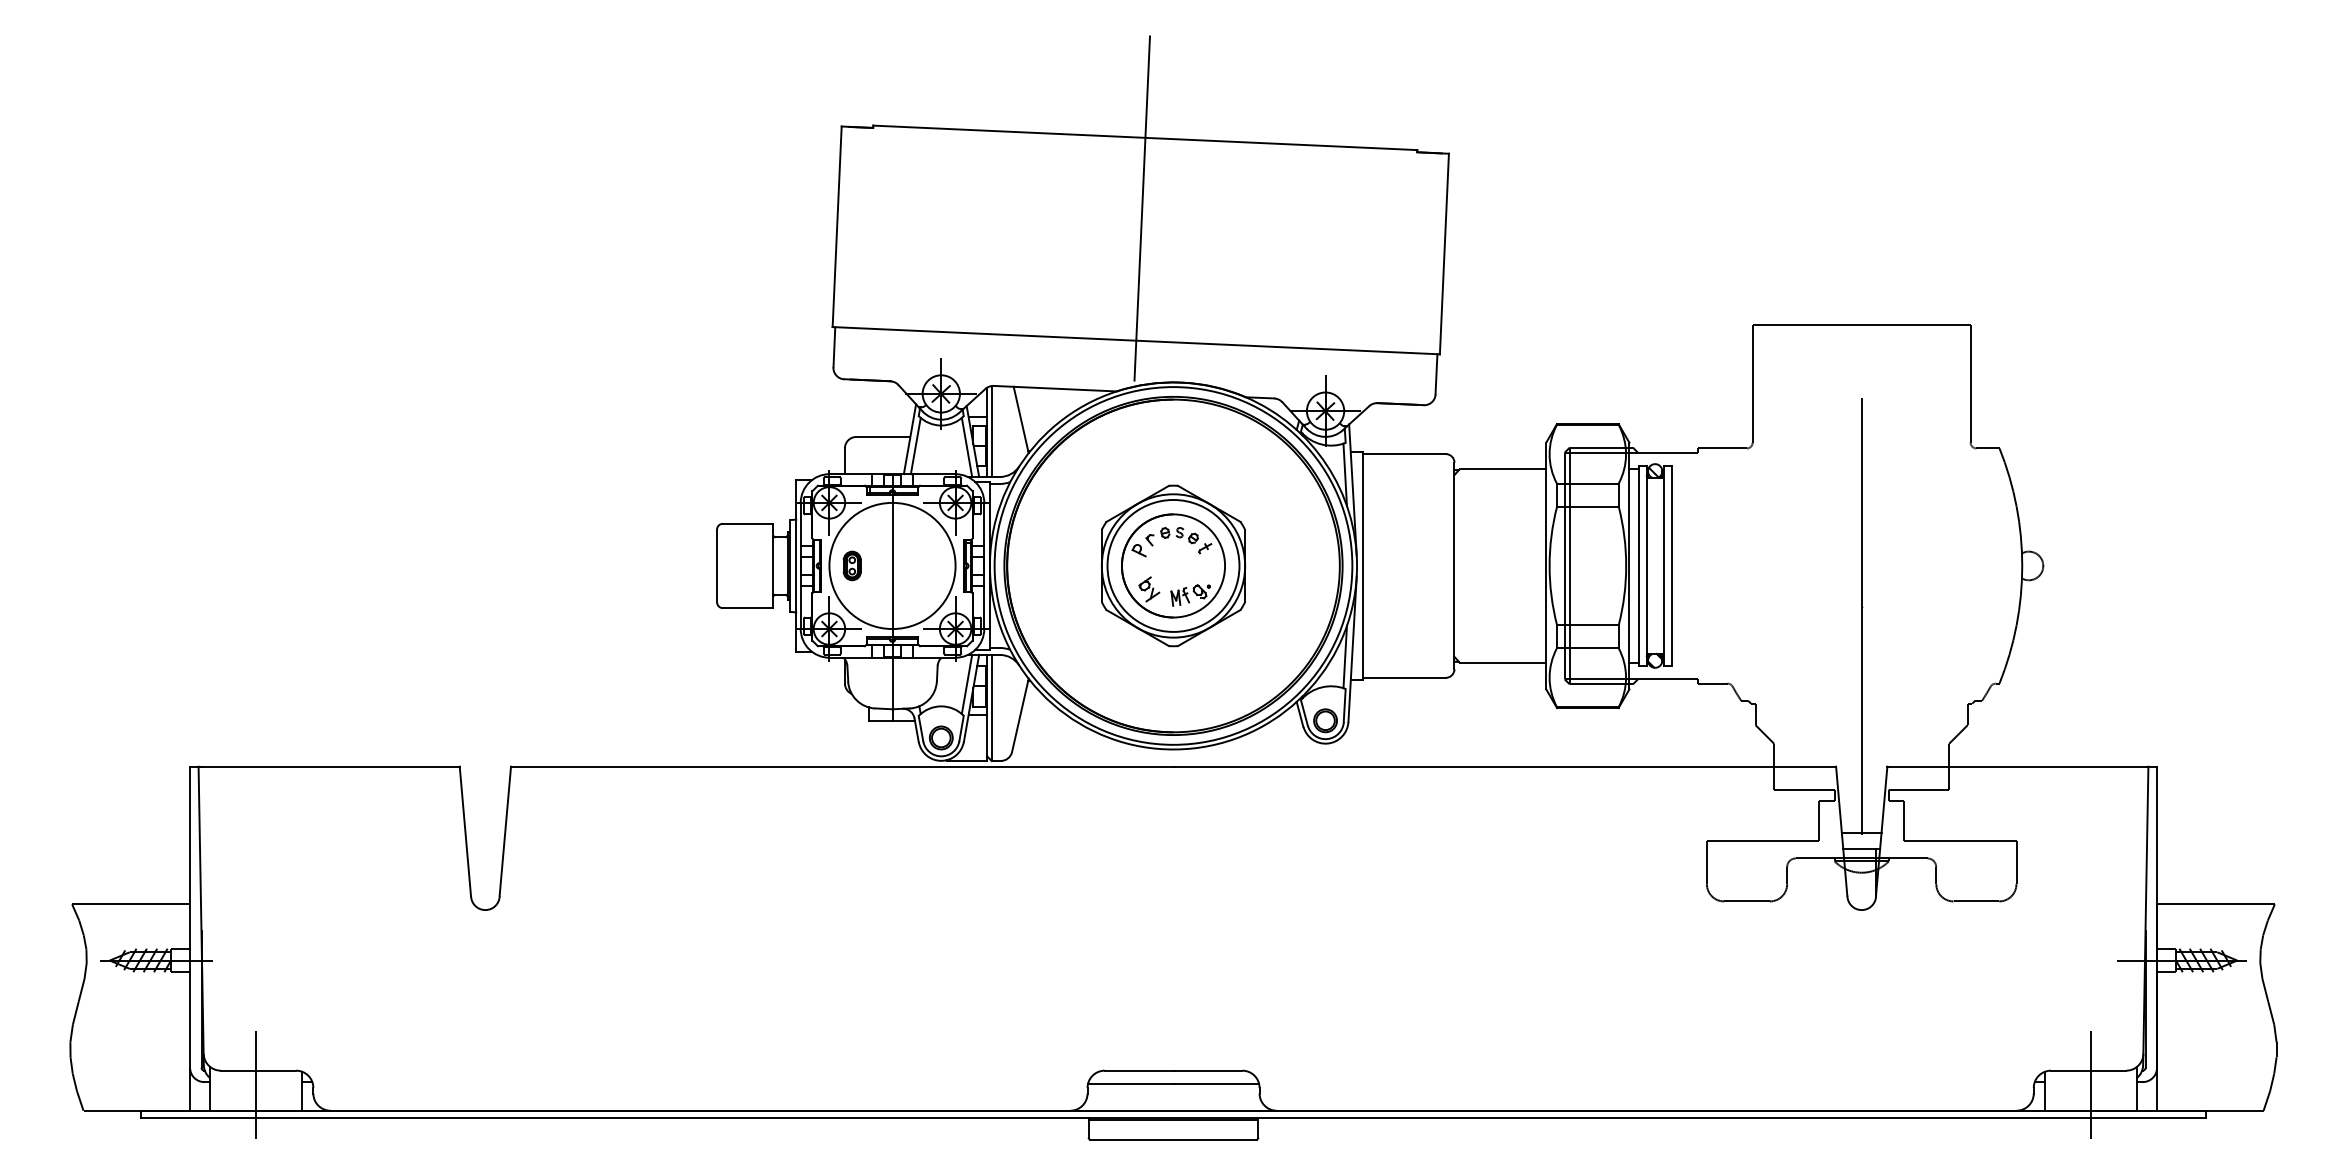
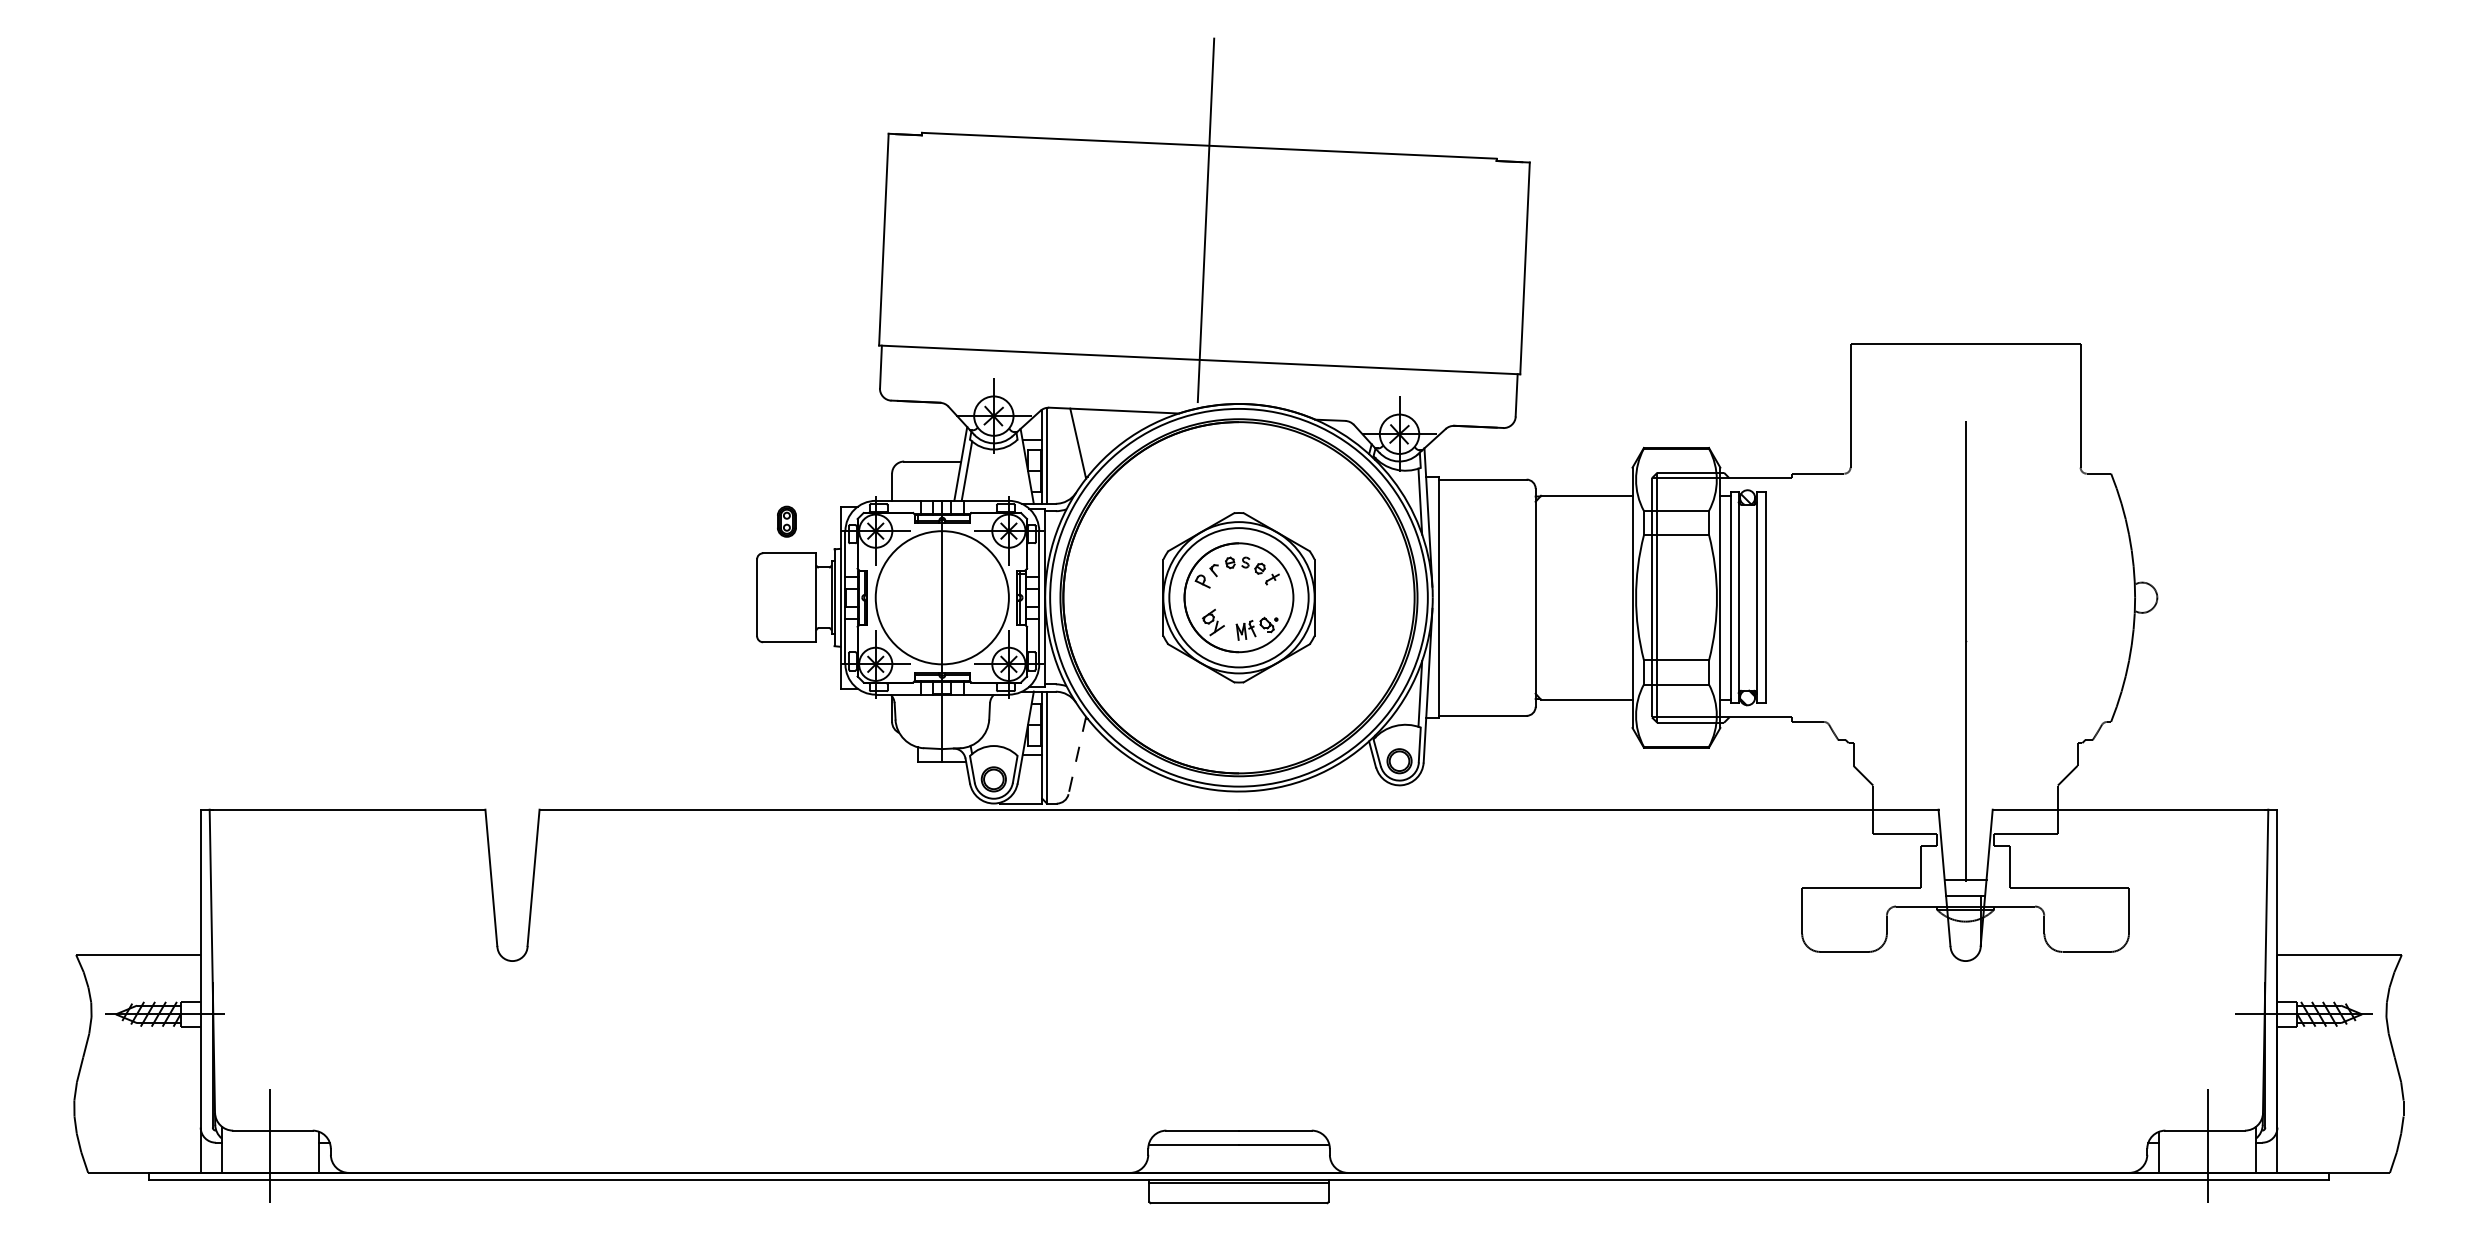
line: (966, 447) -> (1020, 472), removed
part: (851, 565) -> (786, 521), moved
line: (966, 684) -> (1020, 722), removed
line: (1020, 715) -> (1077, 755), solid -> dashed

